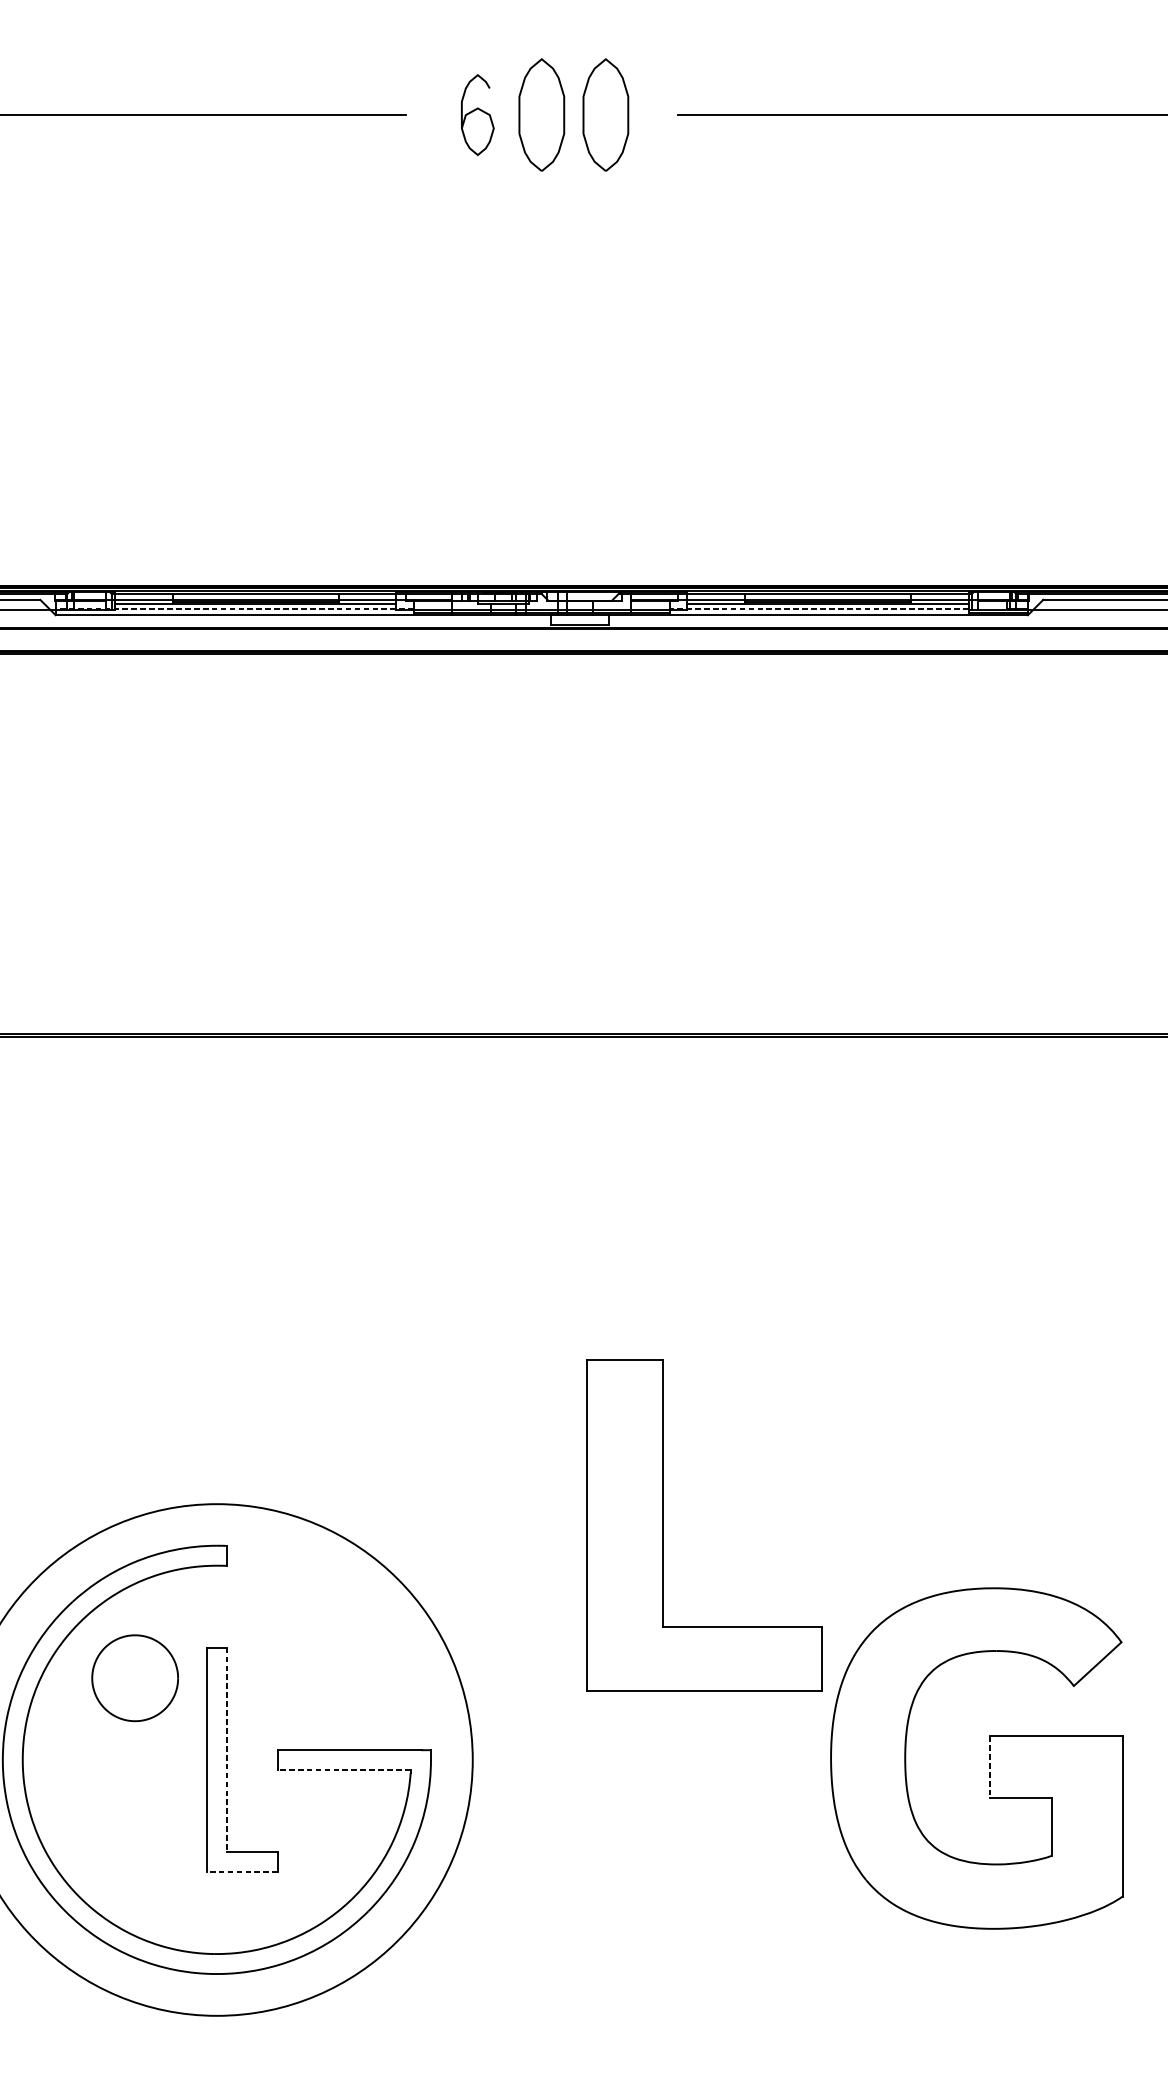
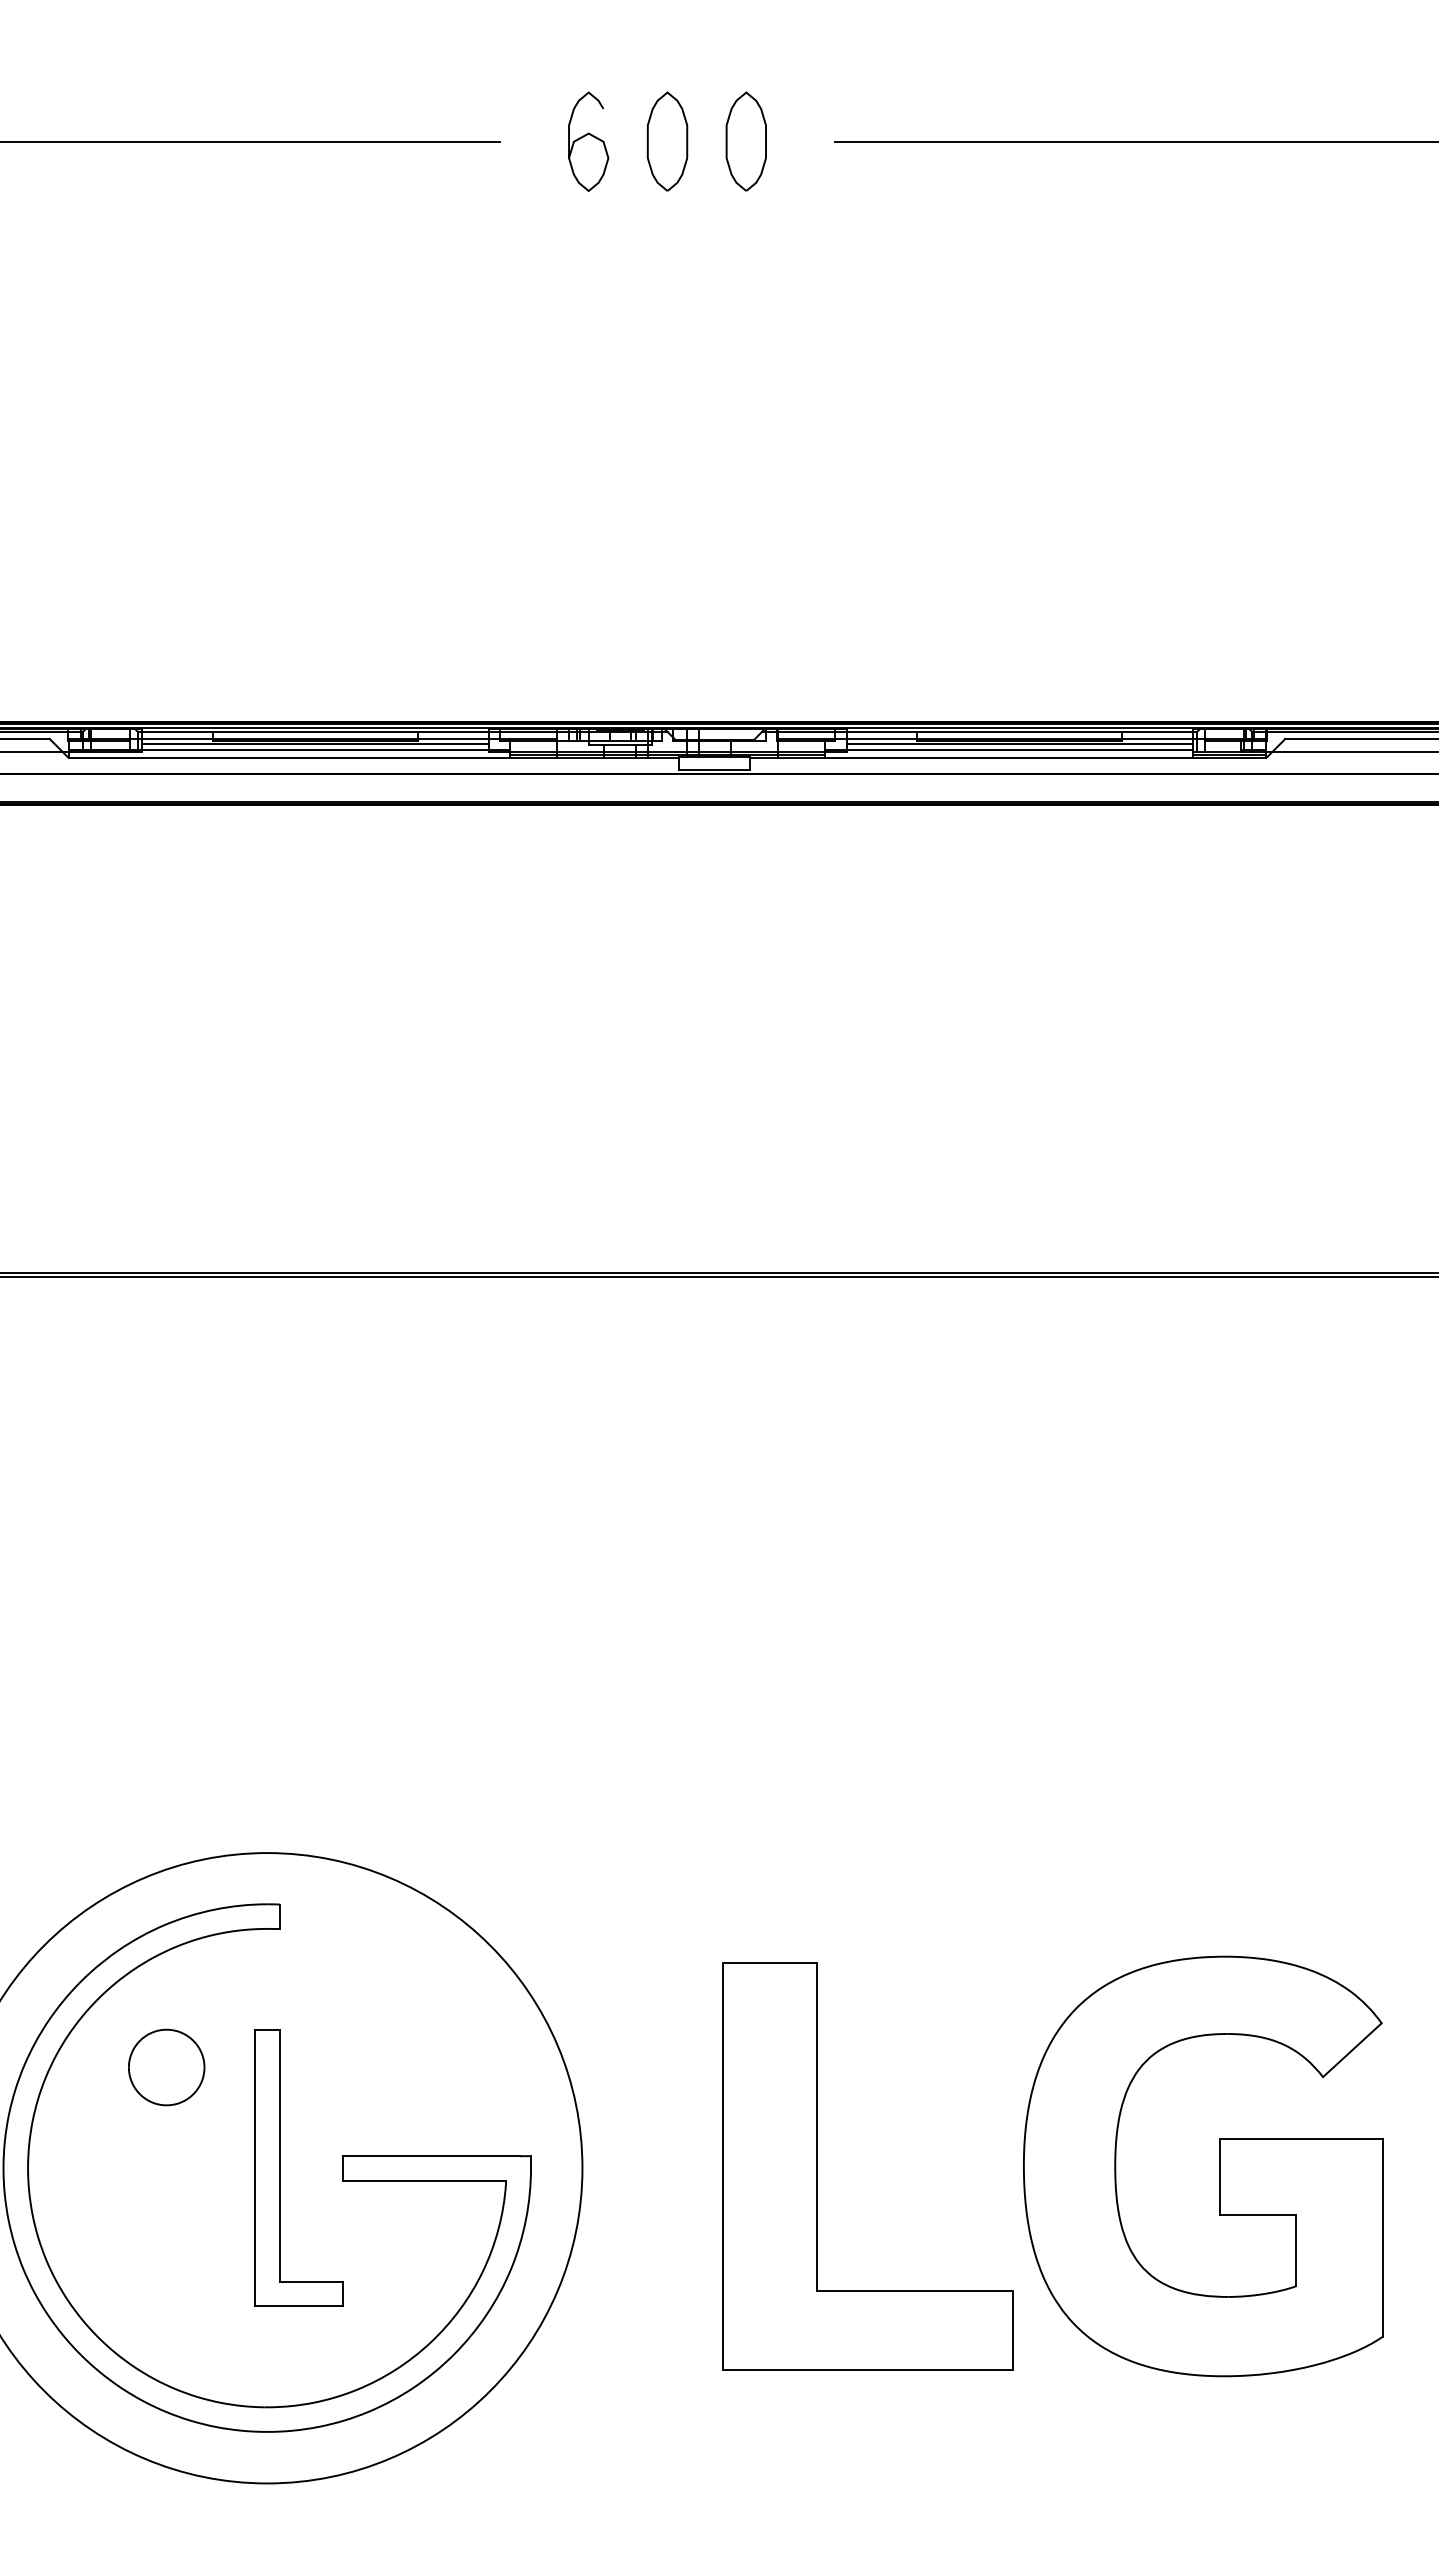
part: (541, 114) -> (667, 141), size x0.71
part: (605, 114) -> (745, 141), size x0.71
line: (234, 609) -> (289, 750), dashed -> solid
line: (818, 609) -> (1008, 750), dashed -> solid
part: (663, 1525) -> (817, 2166), moved
part: (135, 1678) -> (166, 2067), size x0.71
line: (226, 1749) -> (279, 2155), dashed -> solid
line: (989, 1766) -> (1219, 2176), dashed -> solid
line: (344, 1769) -> (424, 2180), dashed -> solid
line: (242, 1872) -> (298, 2306), dashed -> solid

